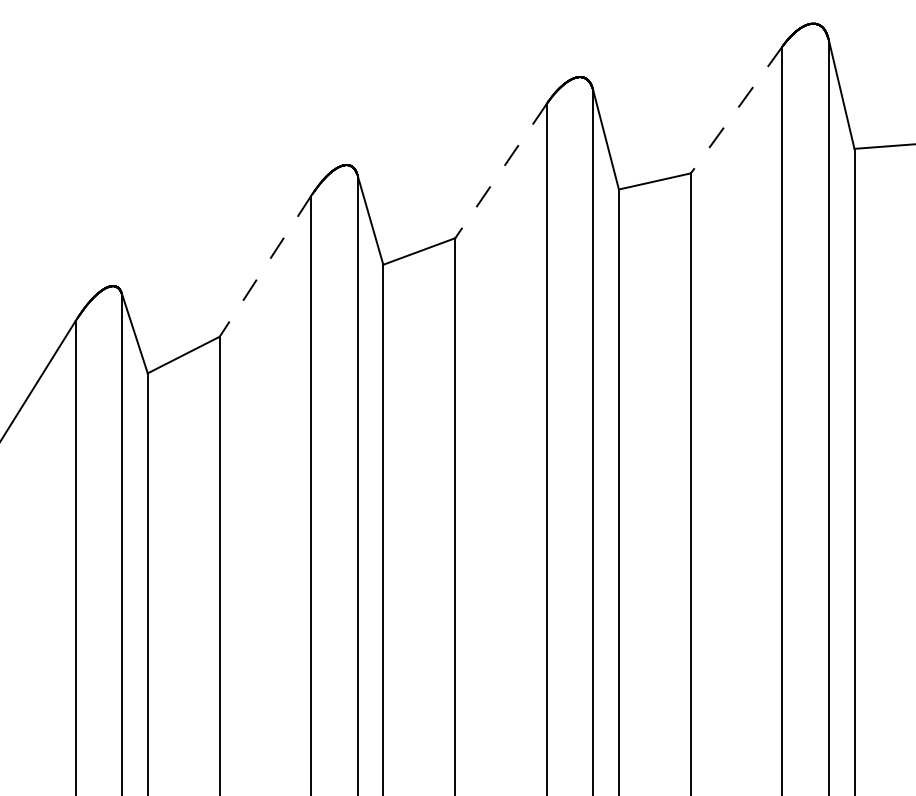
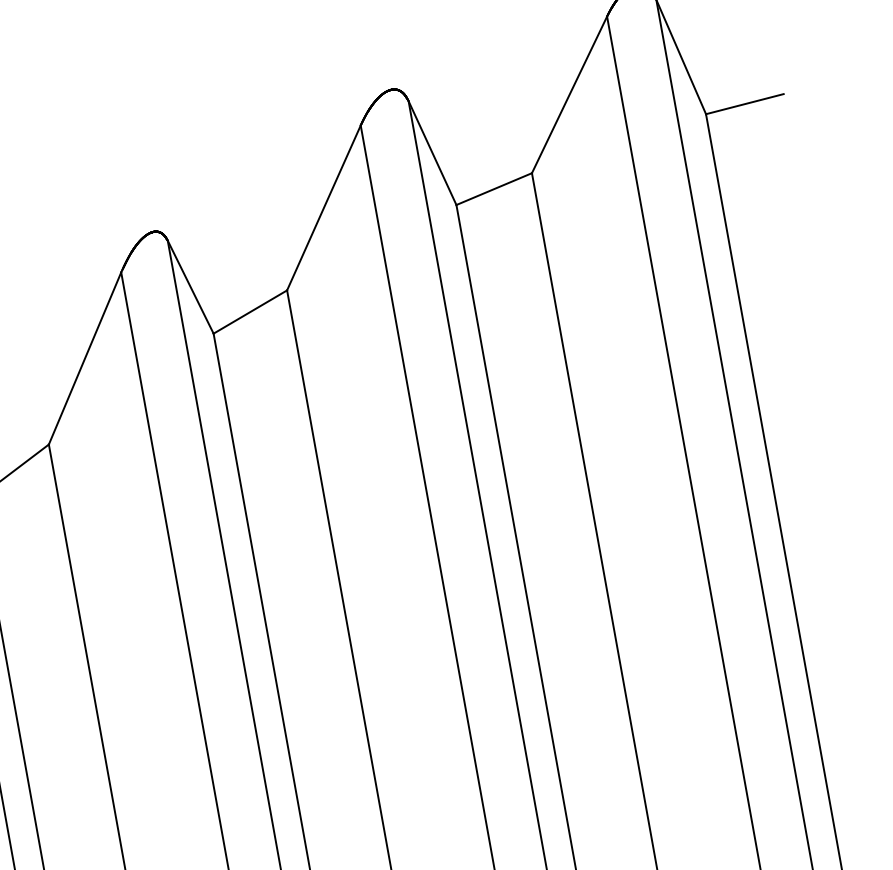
line: (736, 110) -> (569, 95), dashed -> solid
line: (500, 171) -> (323, 208), dashed -> solid
line: (265, 266) -> (85, 358), dashed -> solid

